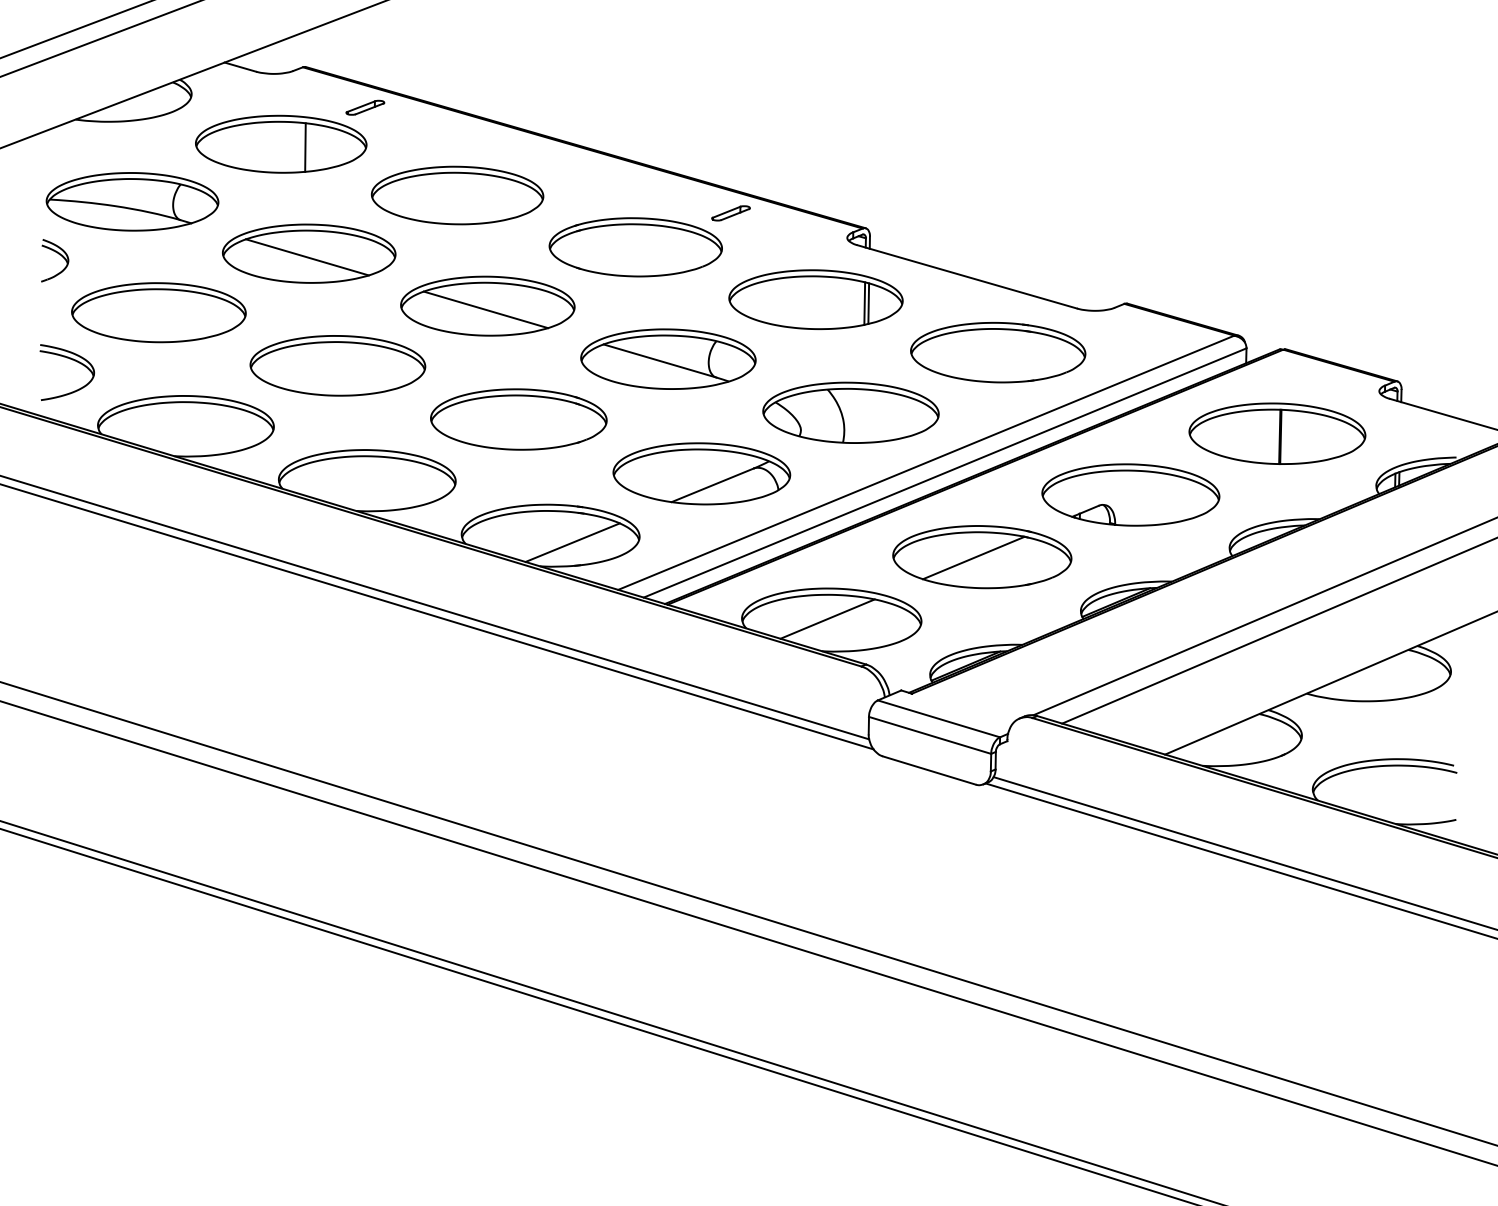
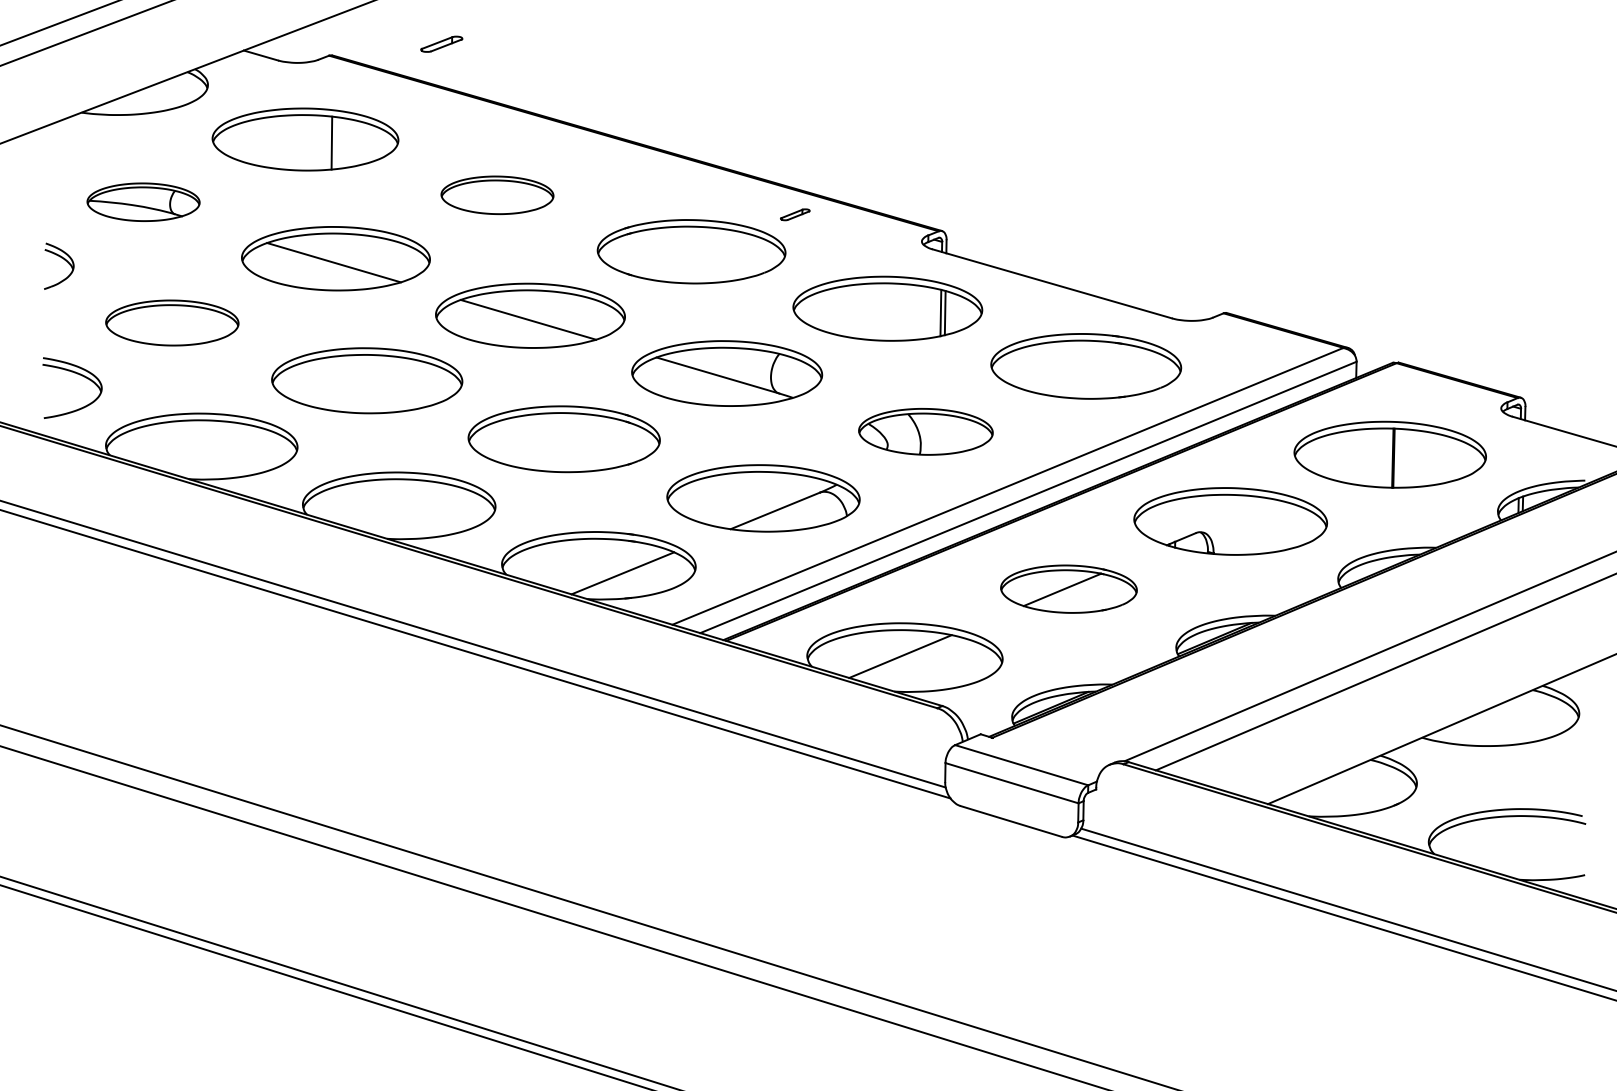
part: (365, 107) -> (441, 43), moved
part: (457, 195) -> (497, 195), size x0.6
part: (132, 201) -> (143, 201), size x0.6
part: (730, 213) -> (794, 214), size x0.7
part: (158, 312) -> (171, 322), size x0.7
part: (850, 412) -> (925, 431), size x0.7
part: (982, 557) -> (1069, 589), size x0.7

